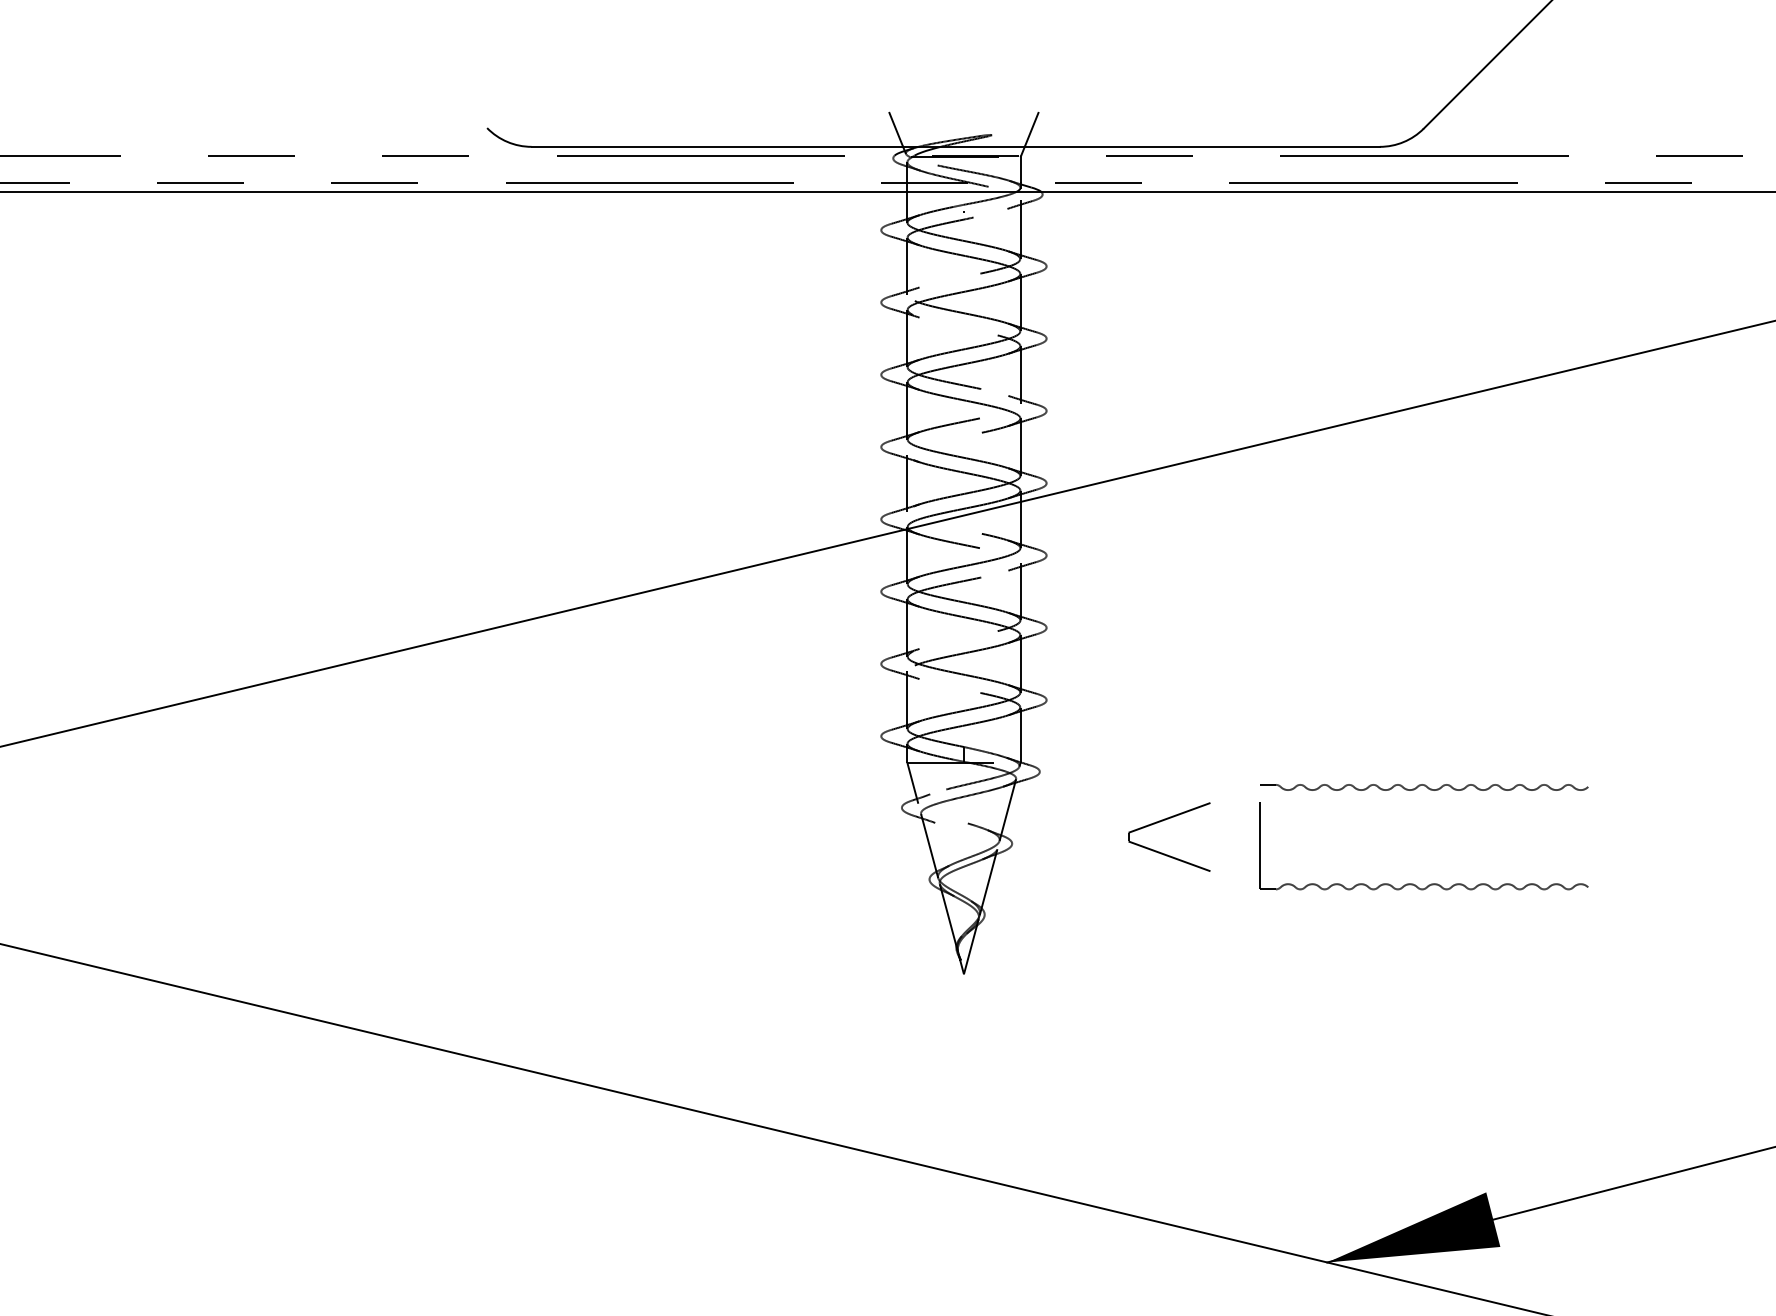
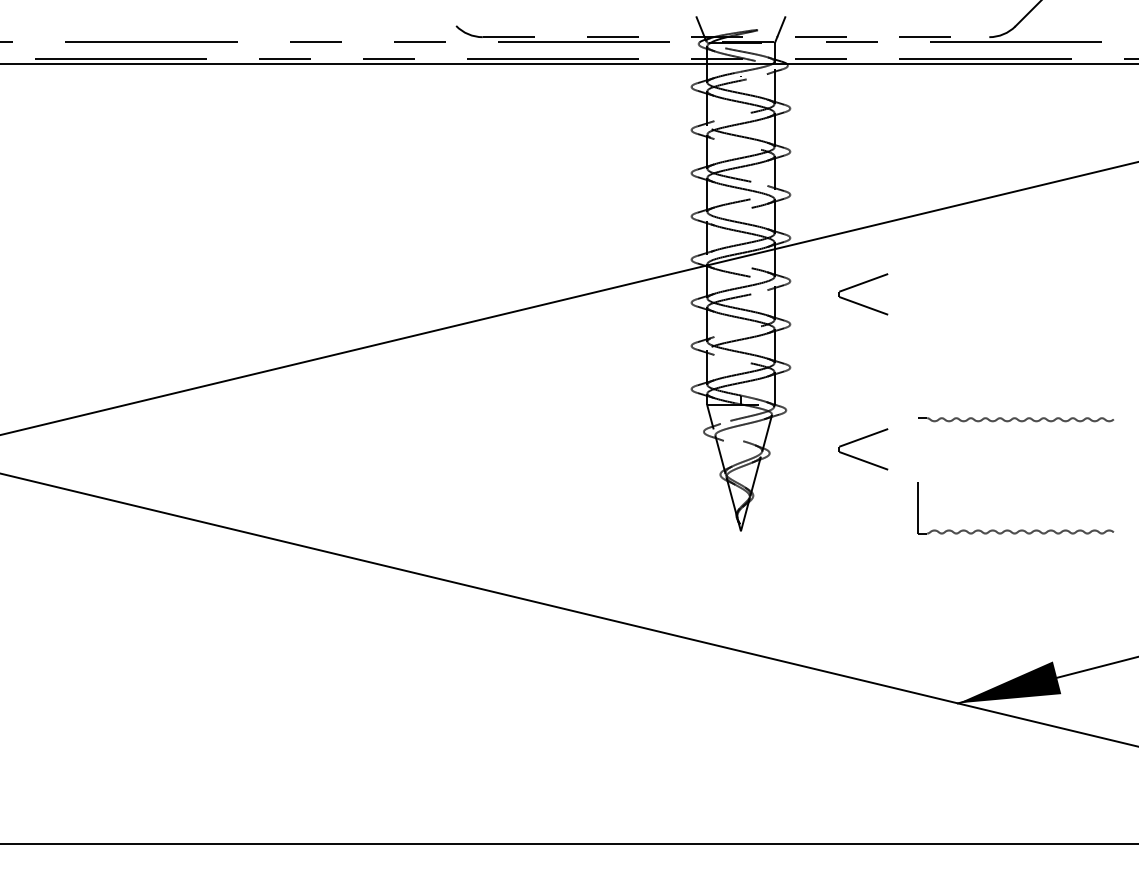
line: (956, 147) -> (736, 37), solid -> dashed
part: (1164, 592) -> (860, 303), added
part: (1432, 882) -> (1020, 529), moved

